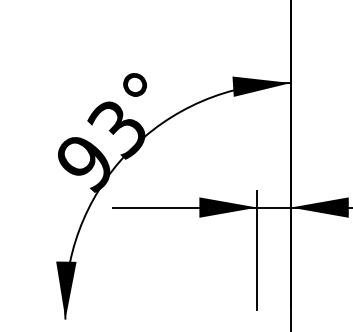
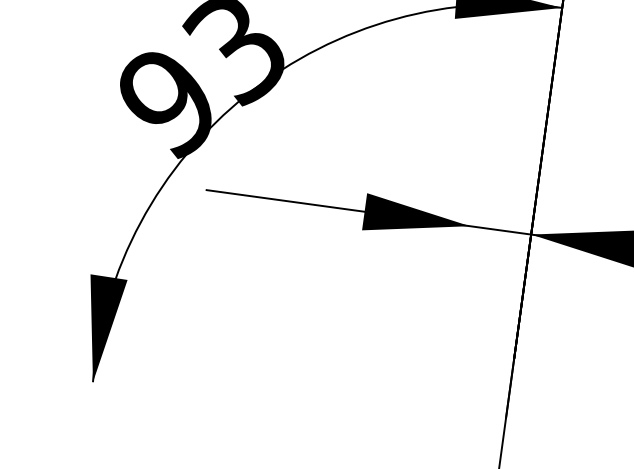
line: (257, 250) -> (459, 304), removed

